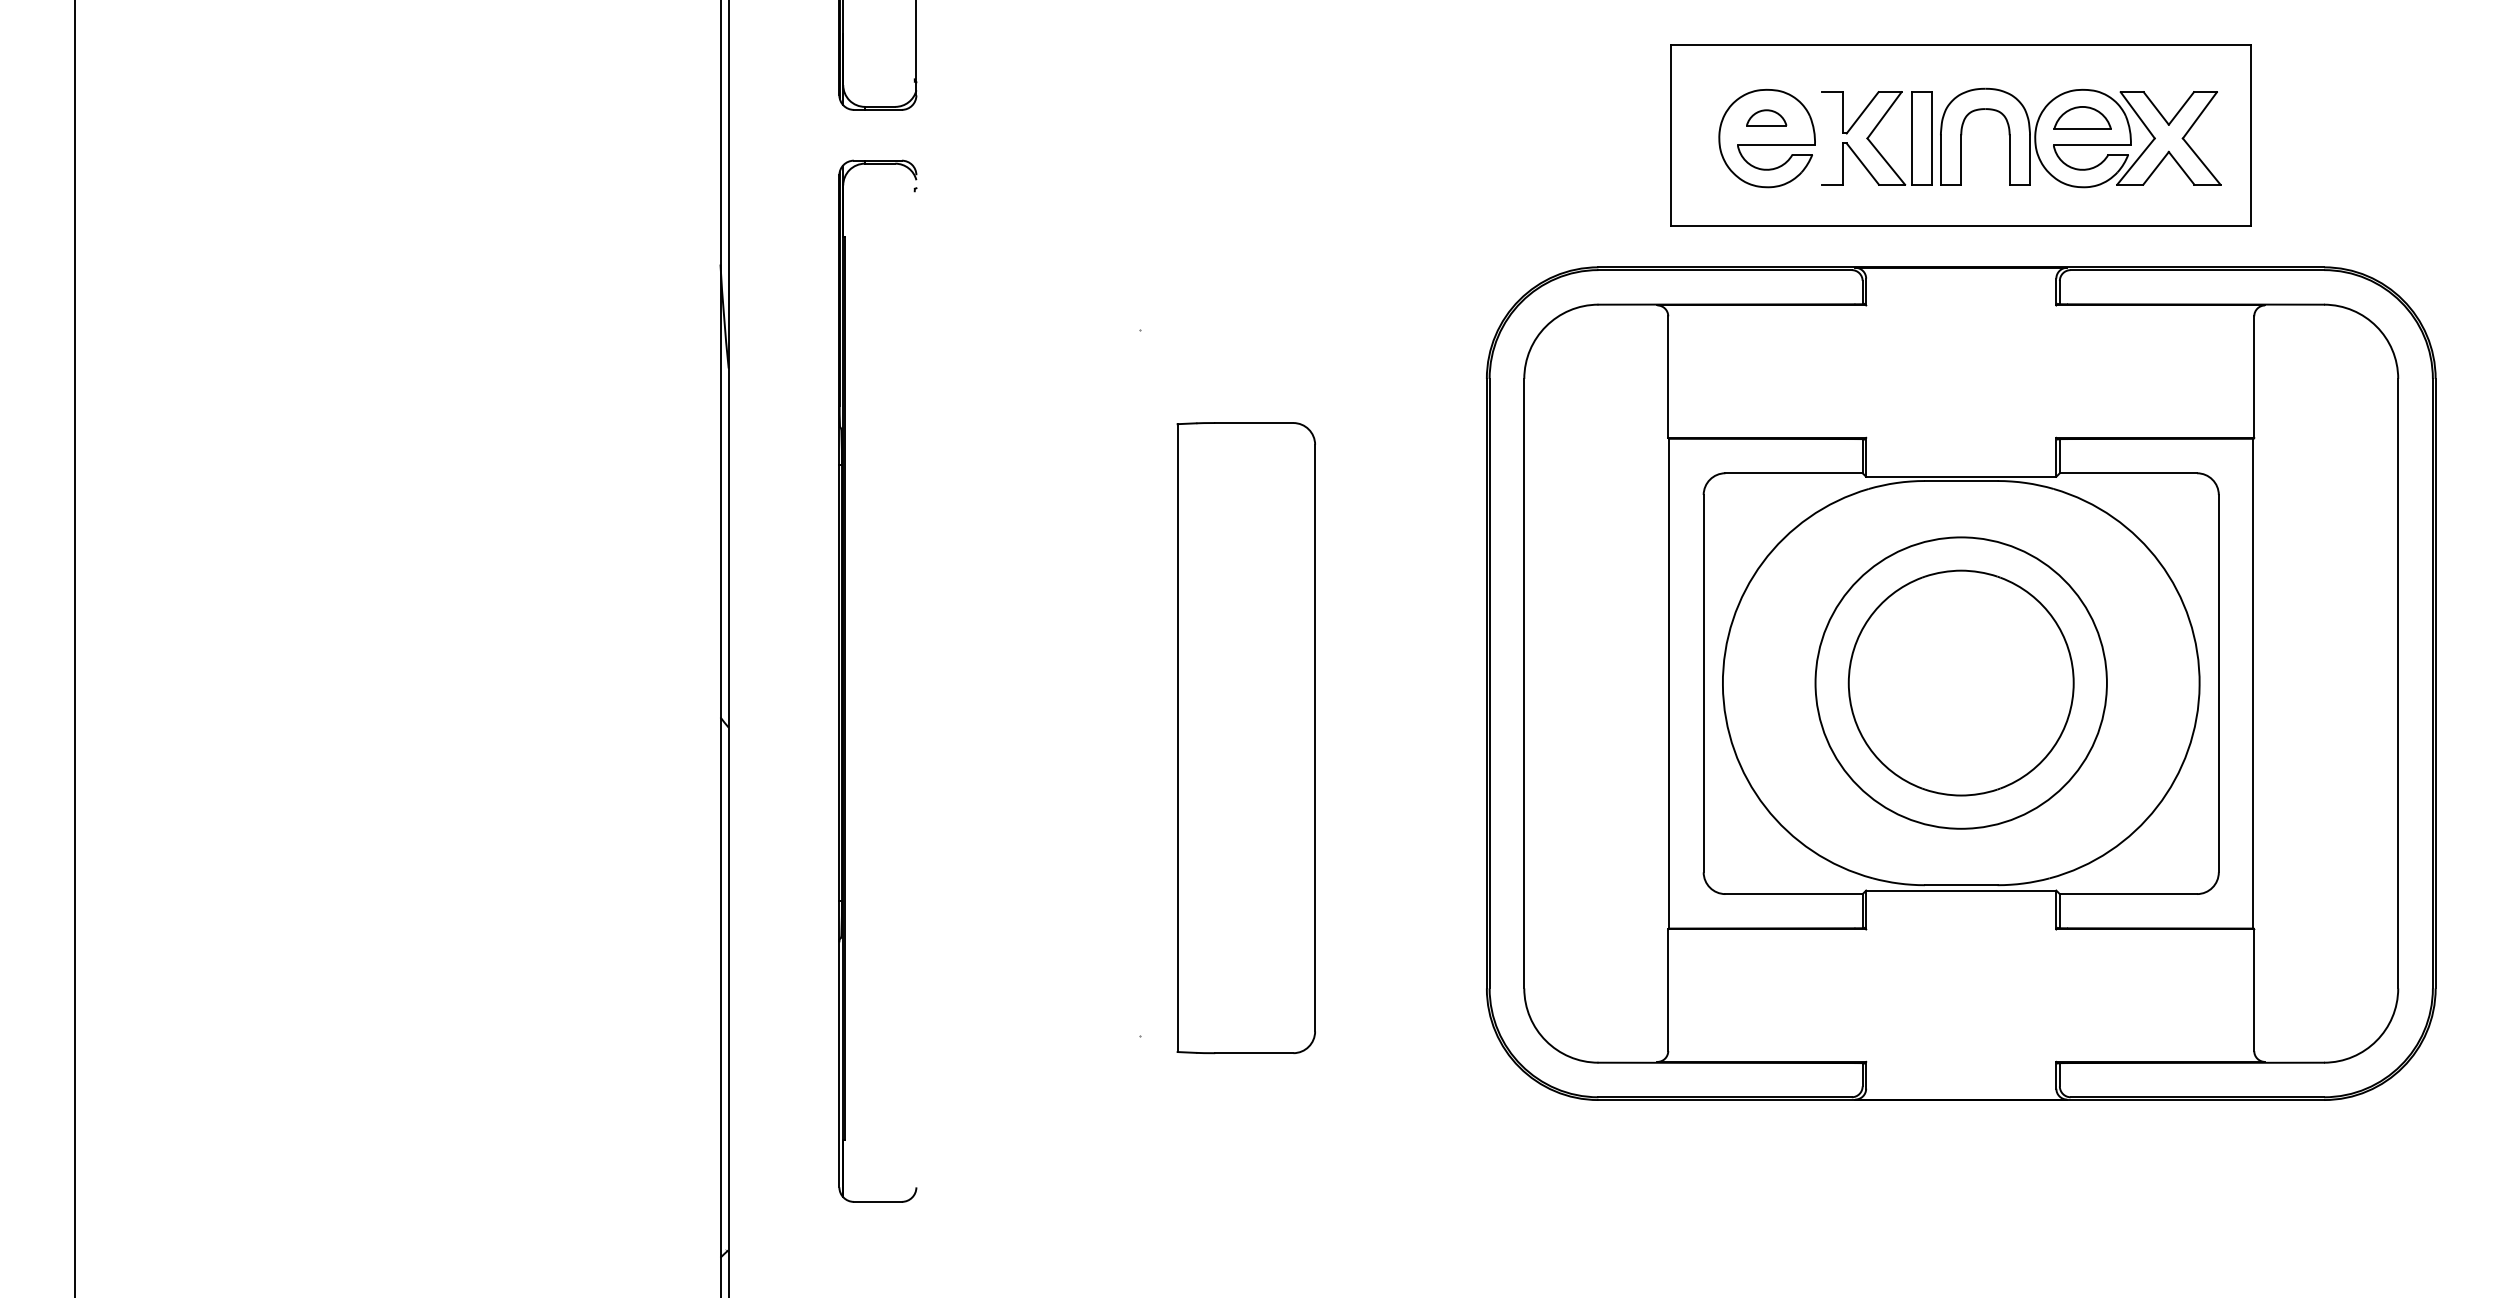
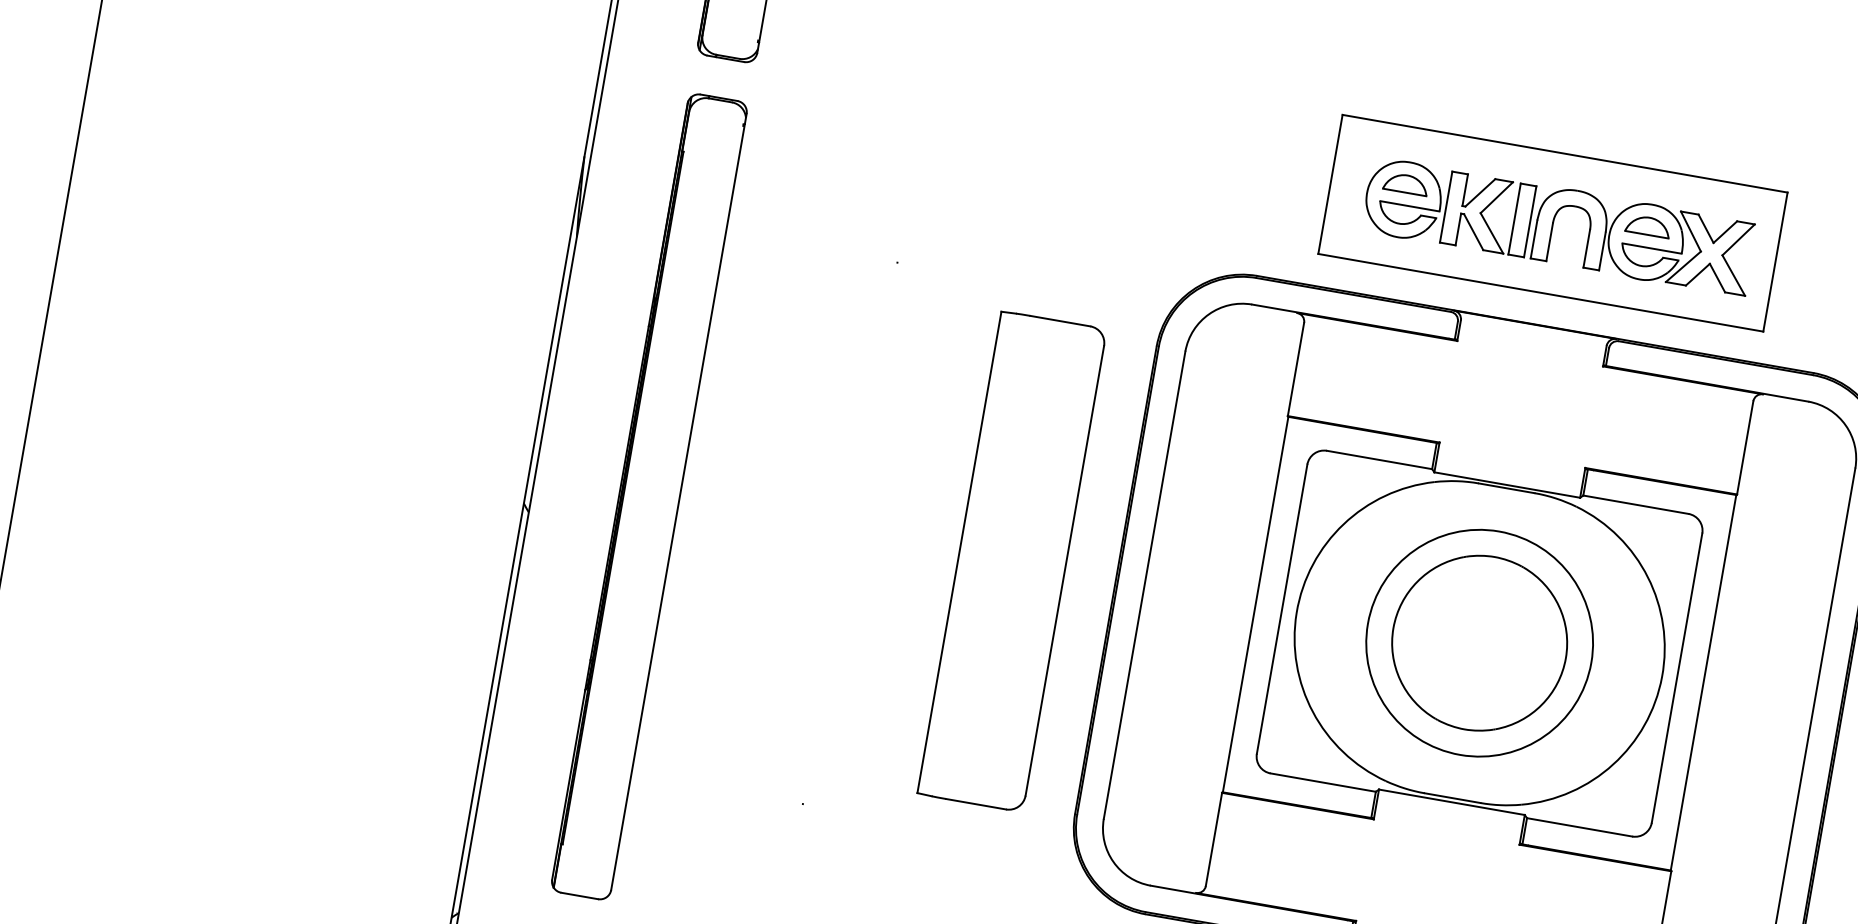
part: (1766, 117) -> (1406, 183), size x1.43
line: (1822, 138) -> (1446, 207), added
line: (916, 681) -> (678, 502), added
part: (1245, 738) -> (1011, 561), moved

